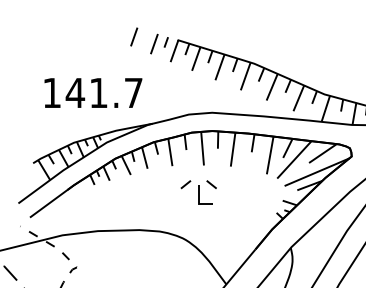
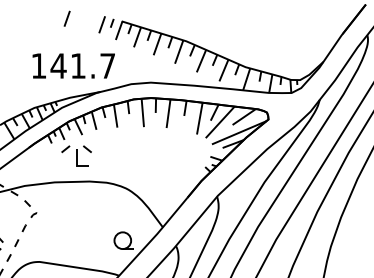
line: (133, 36) -> (66, 18), moved
text: (93, 92) -> (73, 65), moved
part: (198, 192) -> (76, 155), moved

